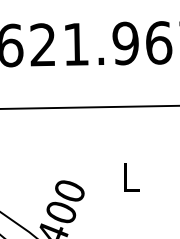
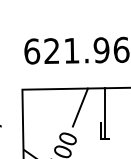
line: (88, 138) -> (79, 107), added
line: (132, 148) -> (105, 113), added

